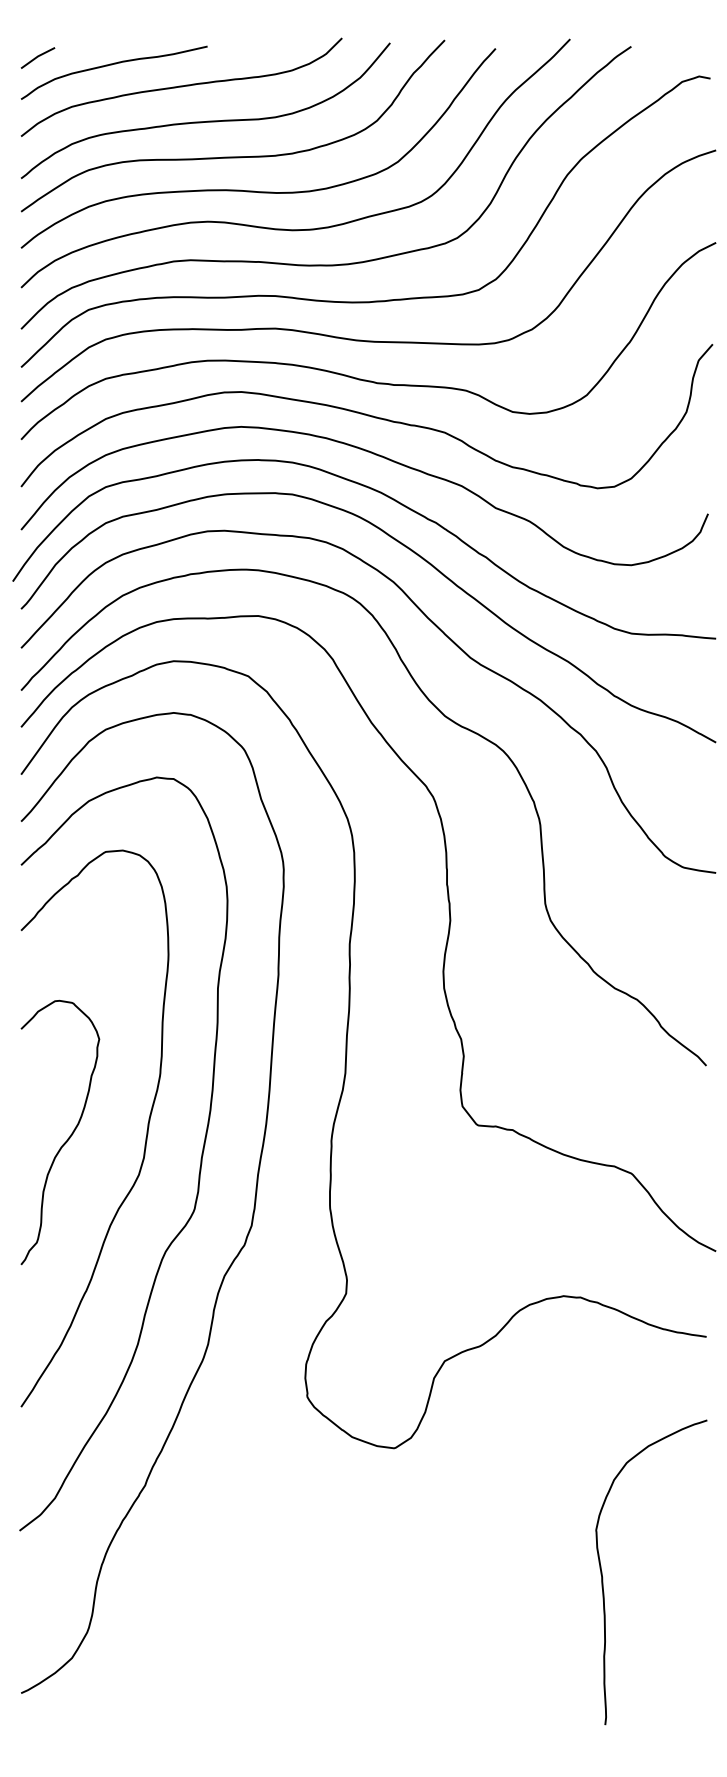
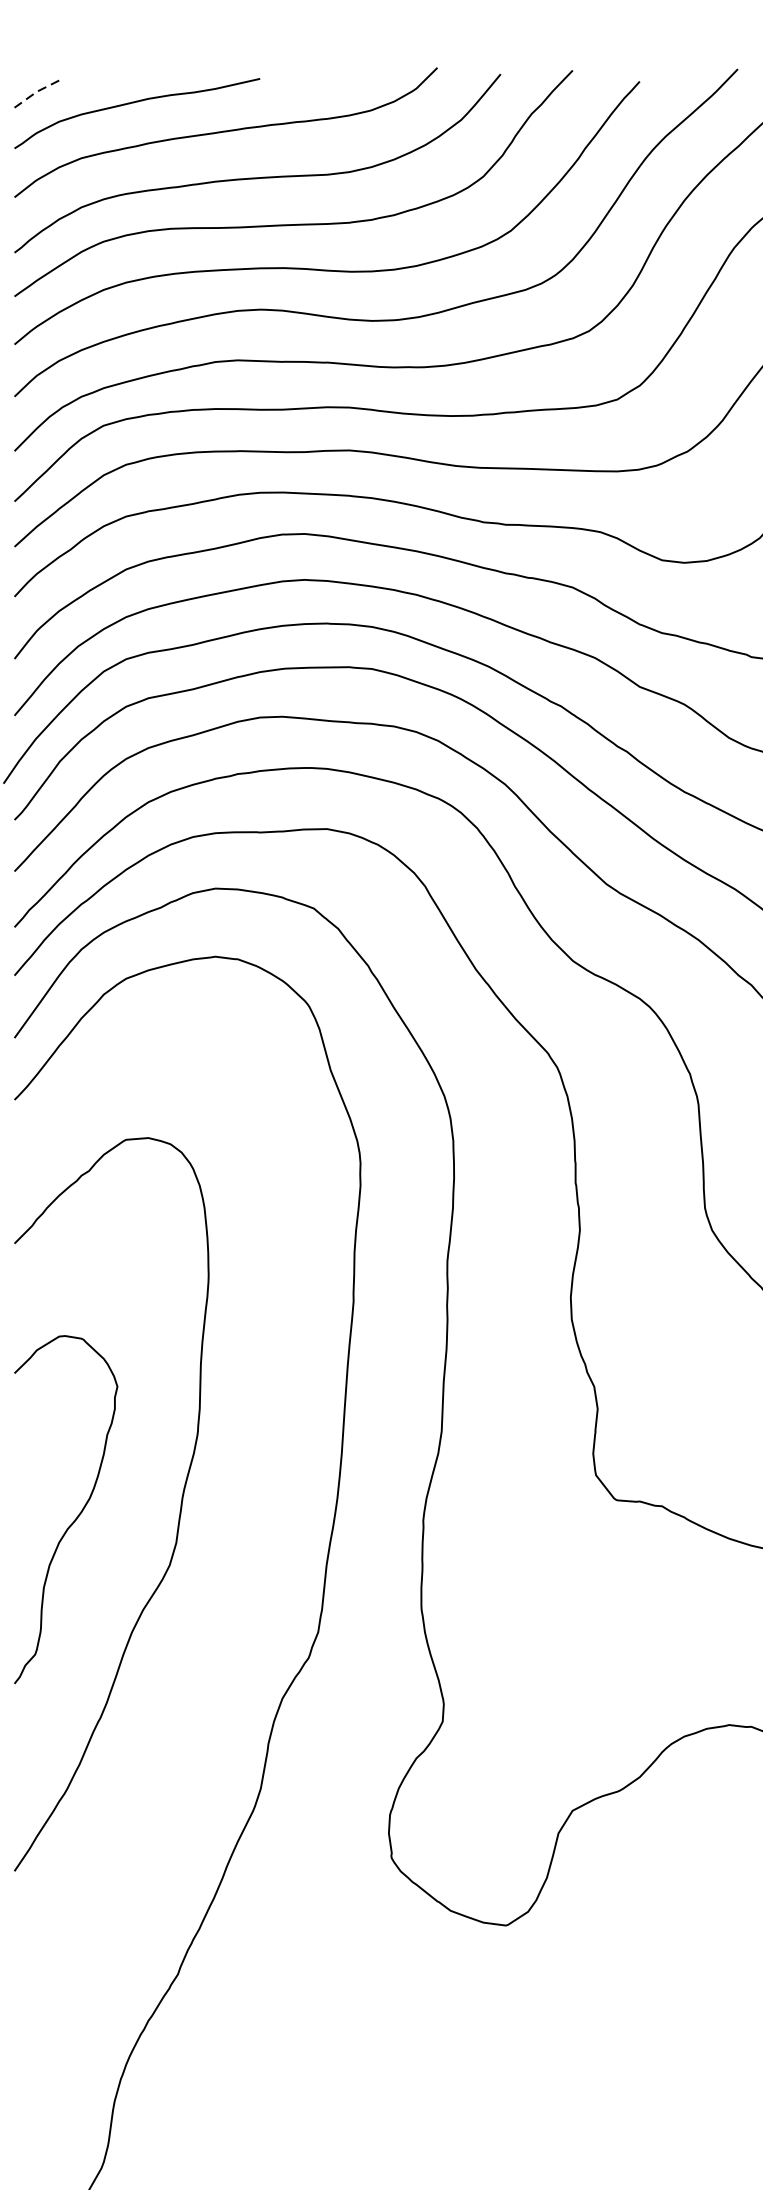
line: (37, 56) -> (36, 91), solid -> dashed
curve: (200, 1158) -> (250, 1543), removed

